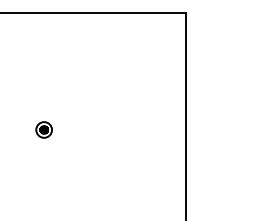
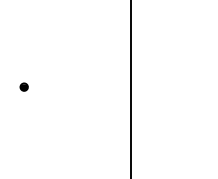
part: (43, 128) -> (23, 86), size x0.62

